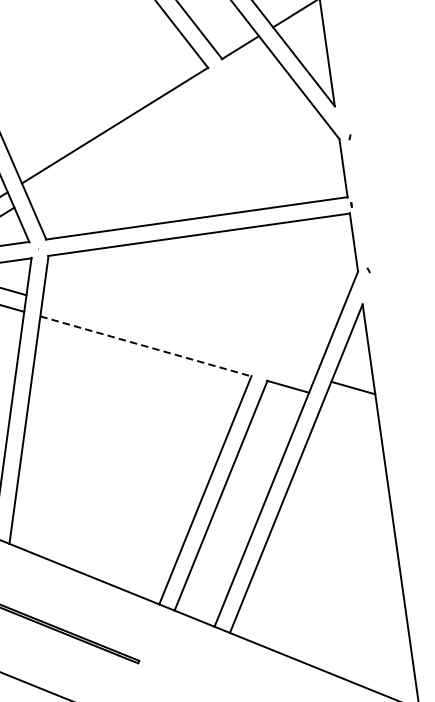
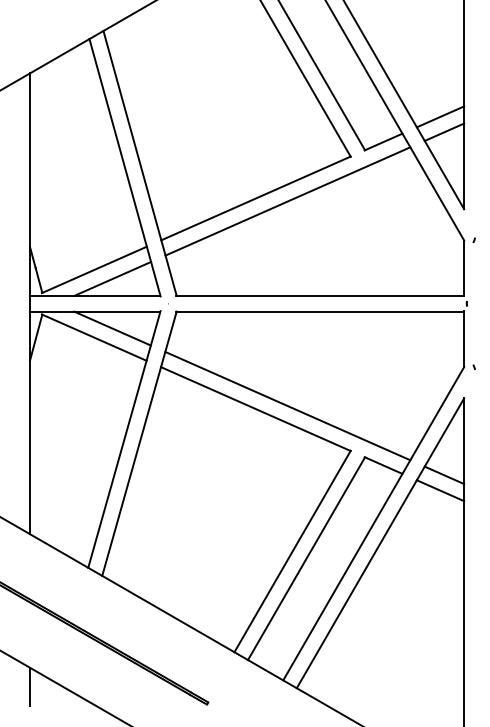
line: (302, 27) -> (444, 131), added
line: (148, 124) -> (287, 201), added
line: (178, 337) -> (287, 405), added
line: (145, 346) -> (255, 409), dashed -> solid
line: (351, 404) -> (440, 490), added

